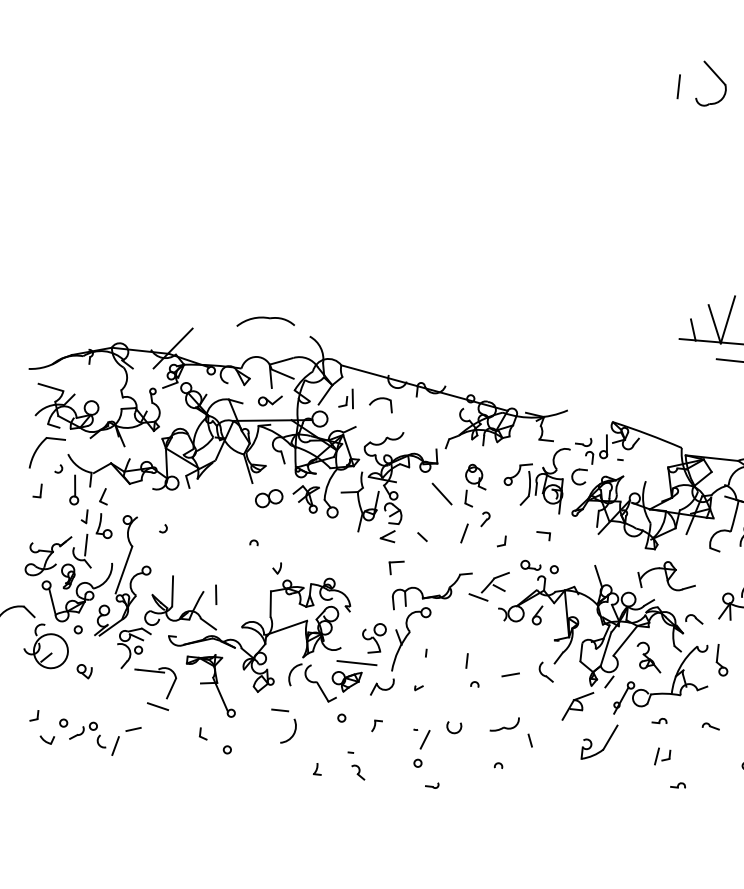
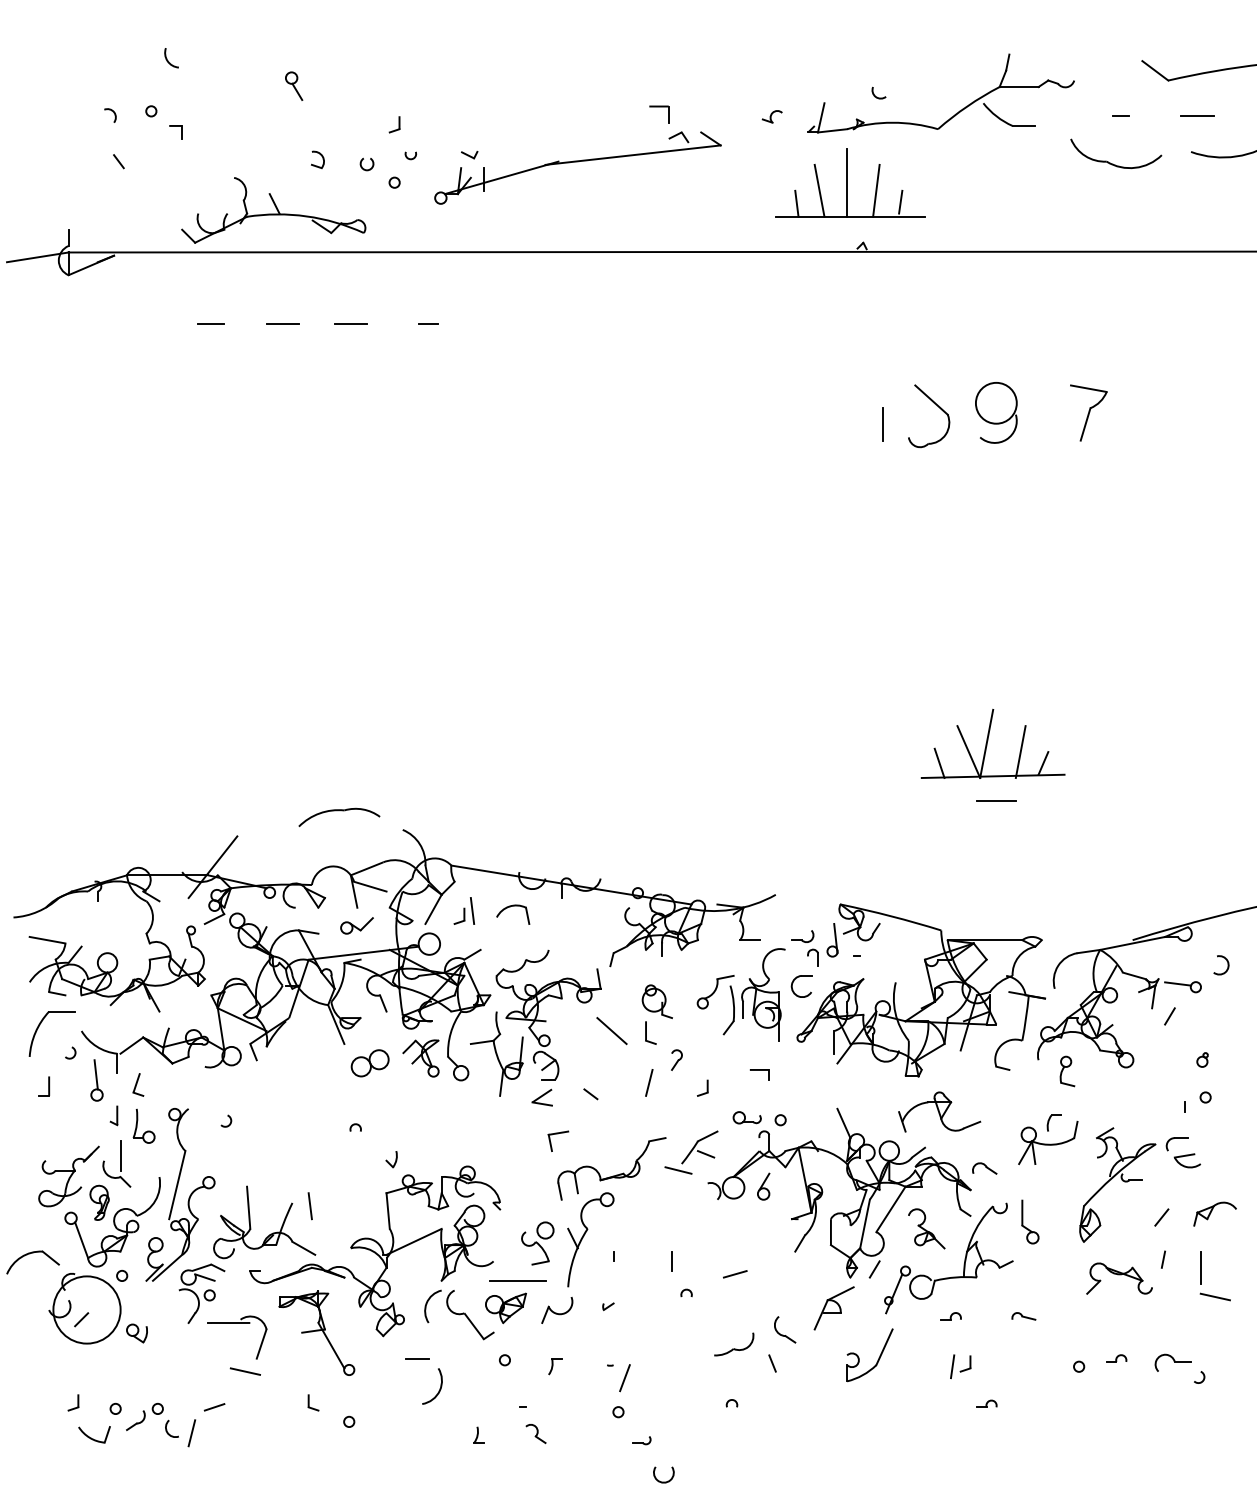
circle: (51, 651) -> (87, 1310), size x1.4
part: (546, 671) -> (785, 1329), moved
arc: (453, 732) -> (663, 1481), moved
part: (46, 739) -> (94, 1434), size x1.6

